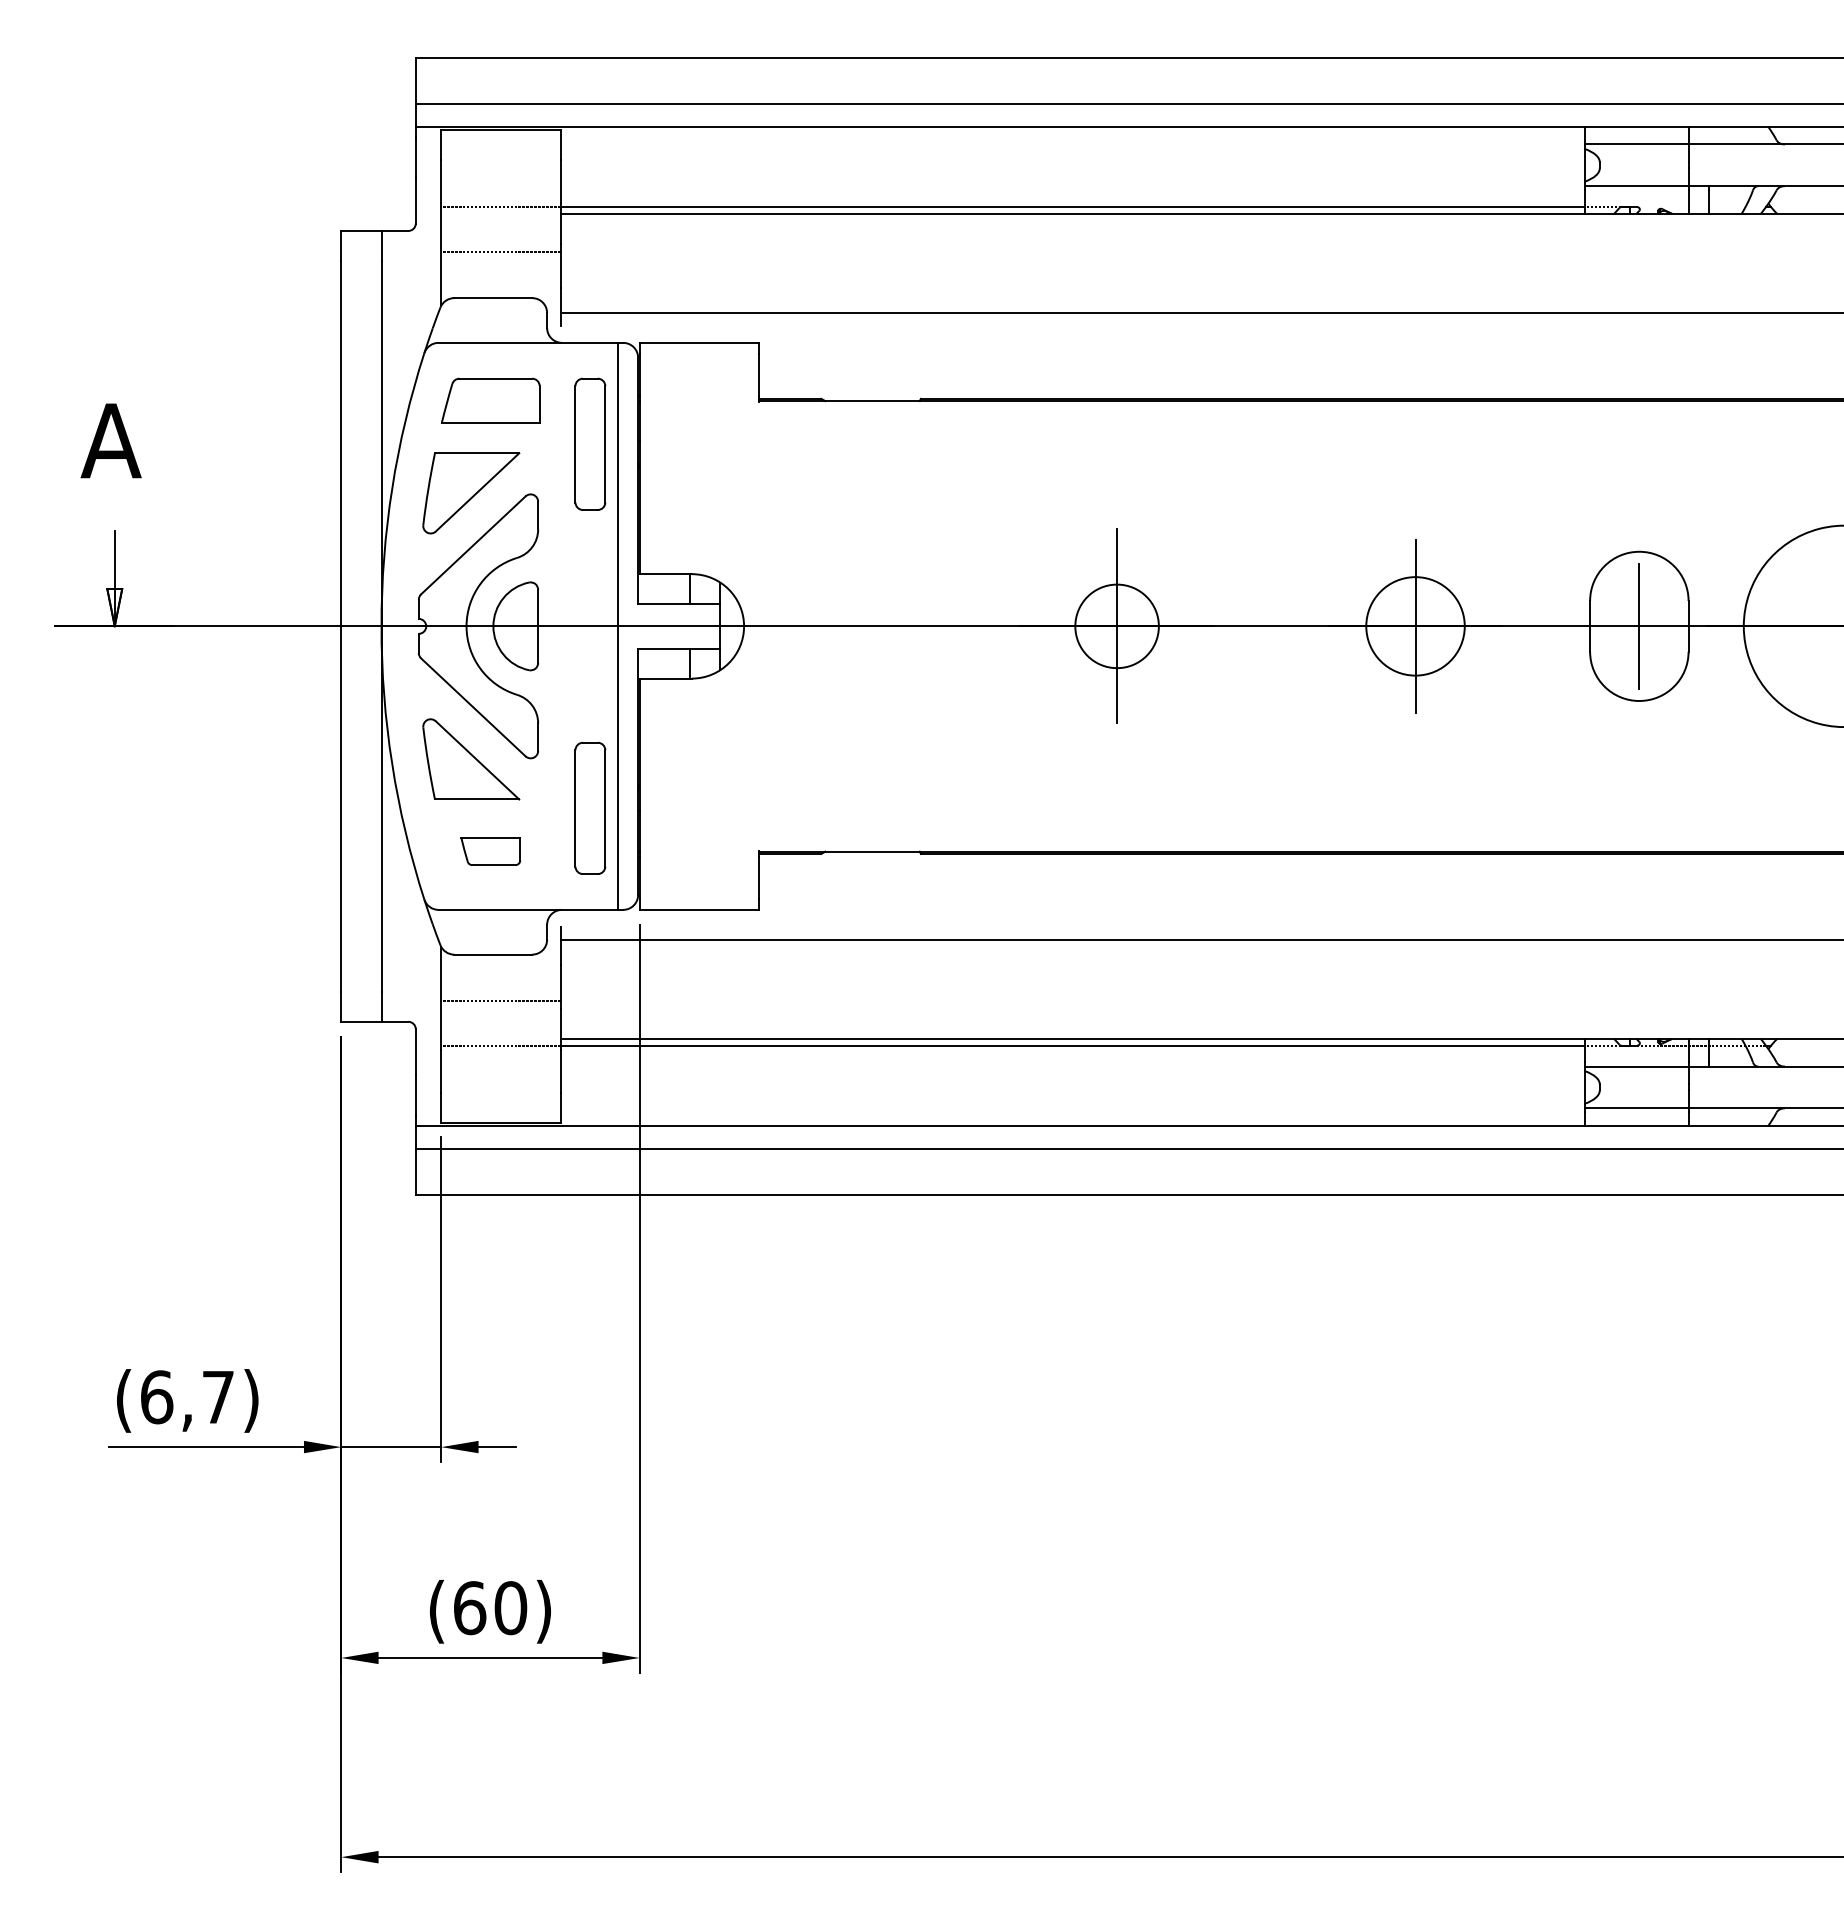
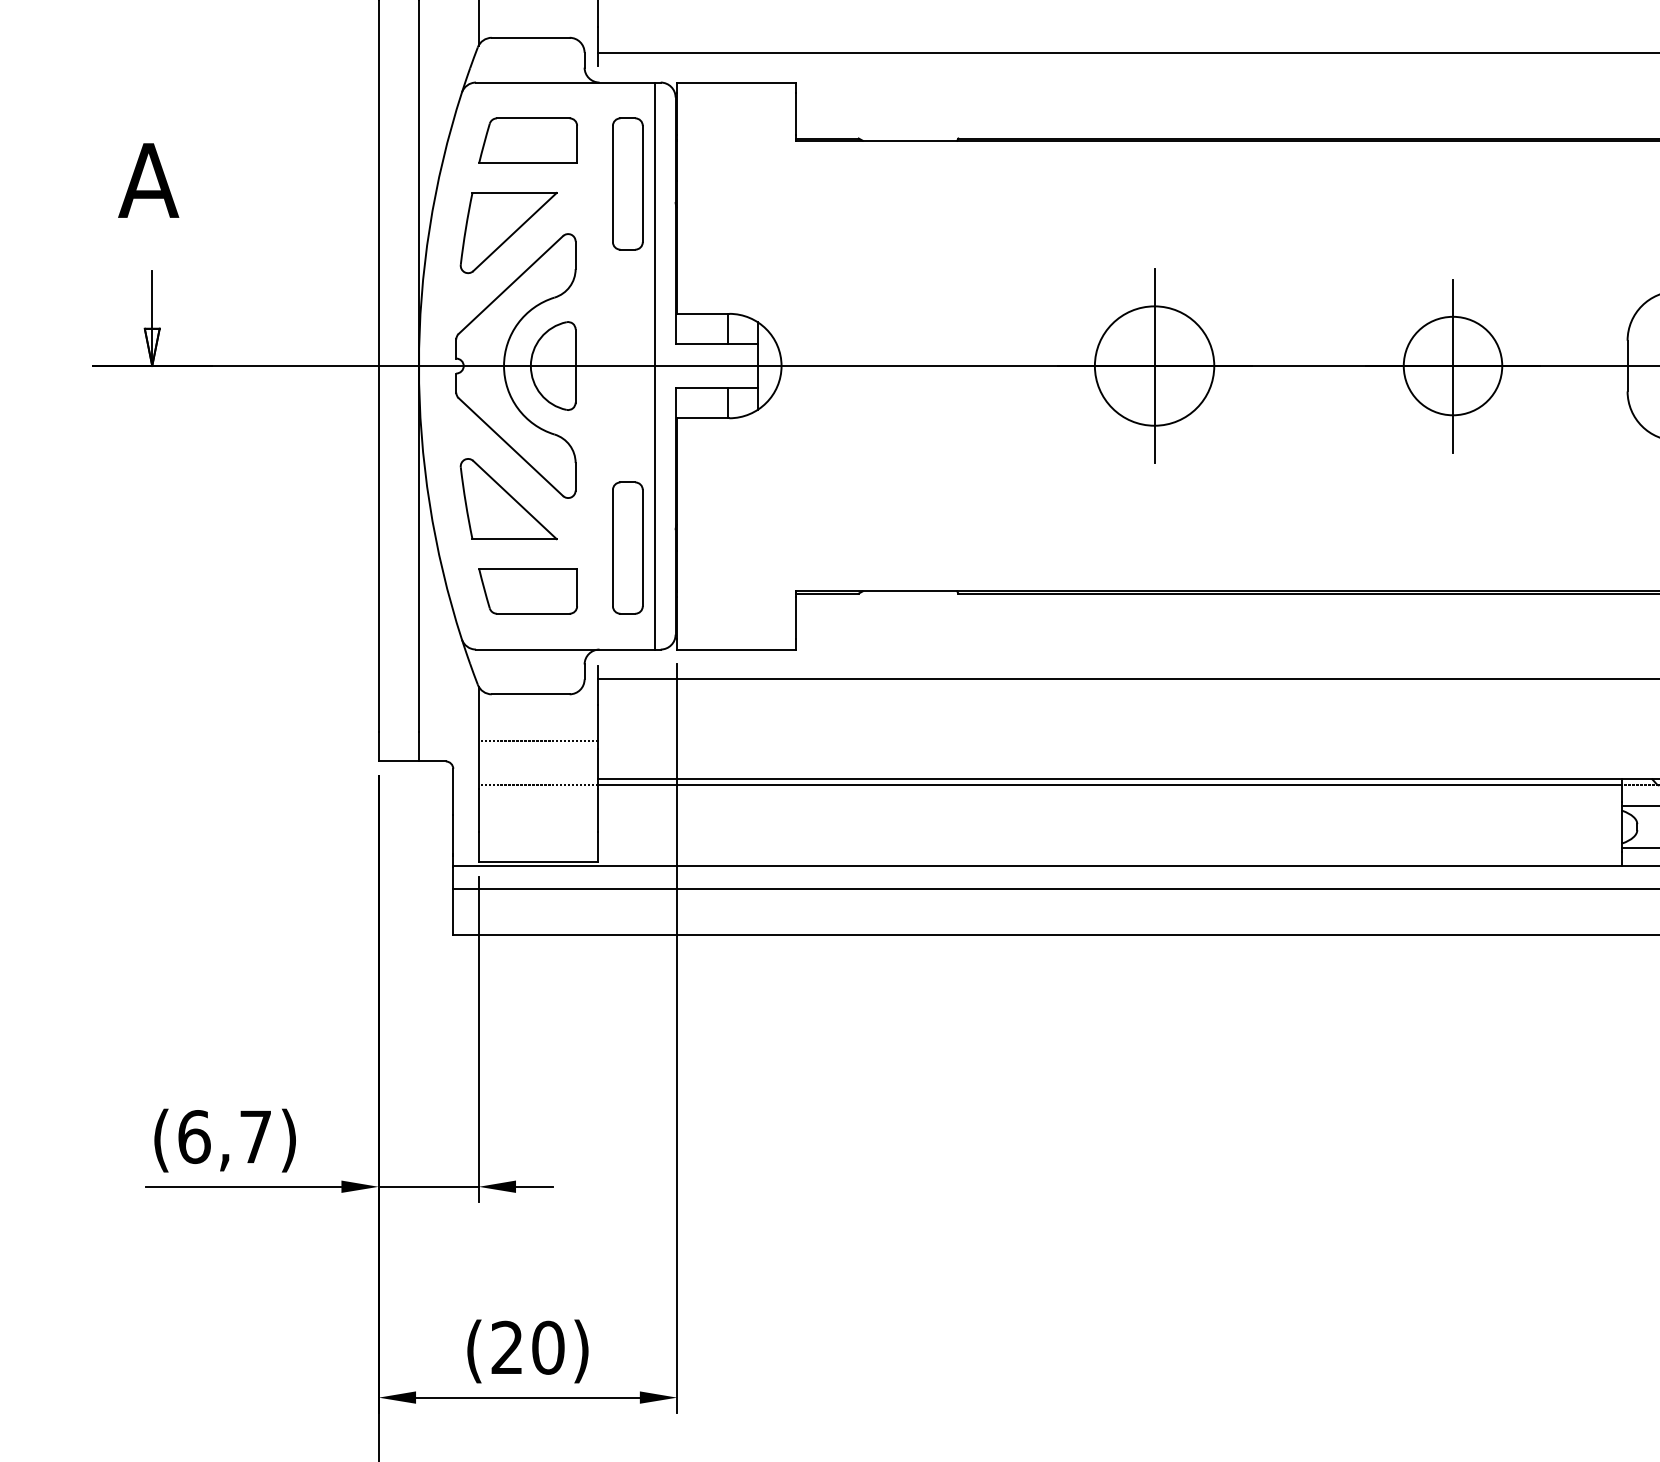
circle: (1116, 626) -> (1153, 366), size x1.43
part: (490, 851) -> (527, 591), size x1.67
text: (470, 1608) -> (507, 1348), (60) -> (20)

